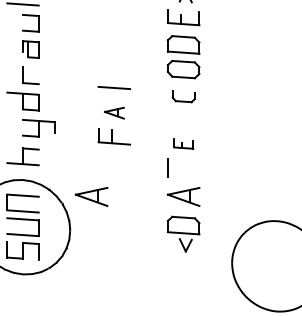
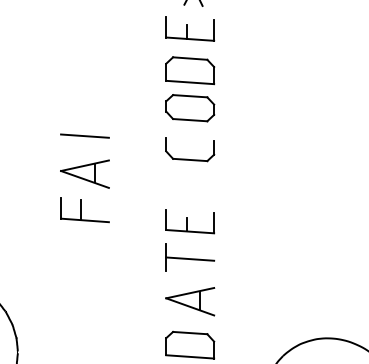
part: (183, 96) -> (189, 149), size x1.43
part: (114, 113) -> (85, 174), size x1.67
part: (183, 143) -> (189, 220), size x1.67
line: (183, 168) -> (189, 258), added
part: (91, 196) -> (50, 300), removed

